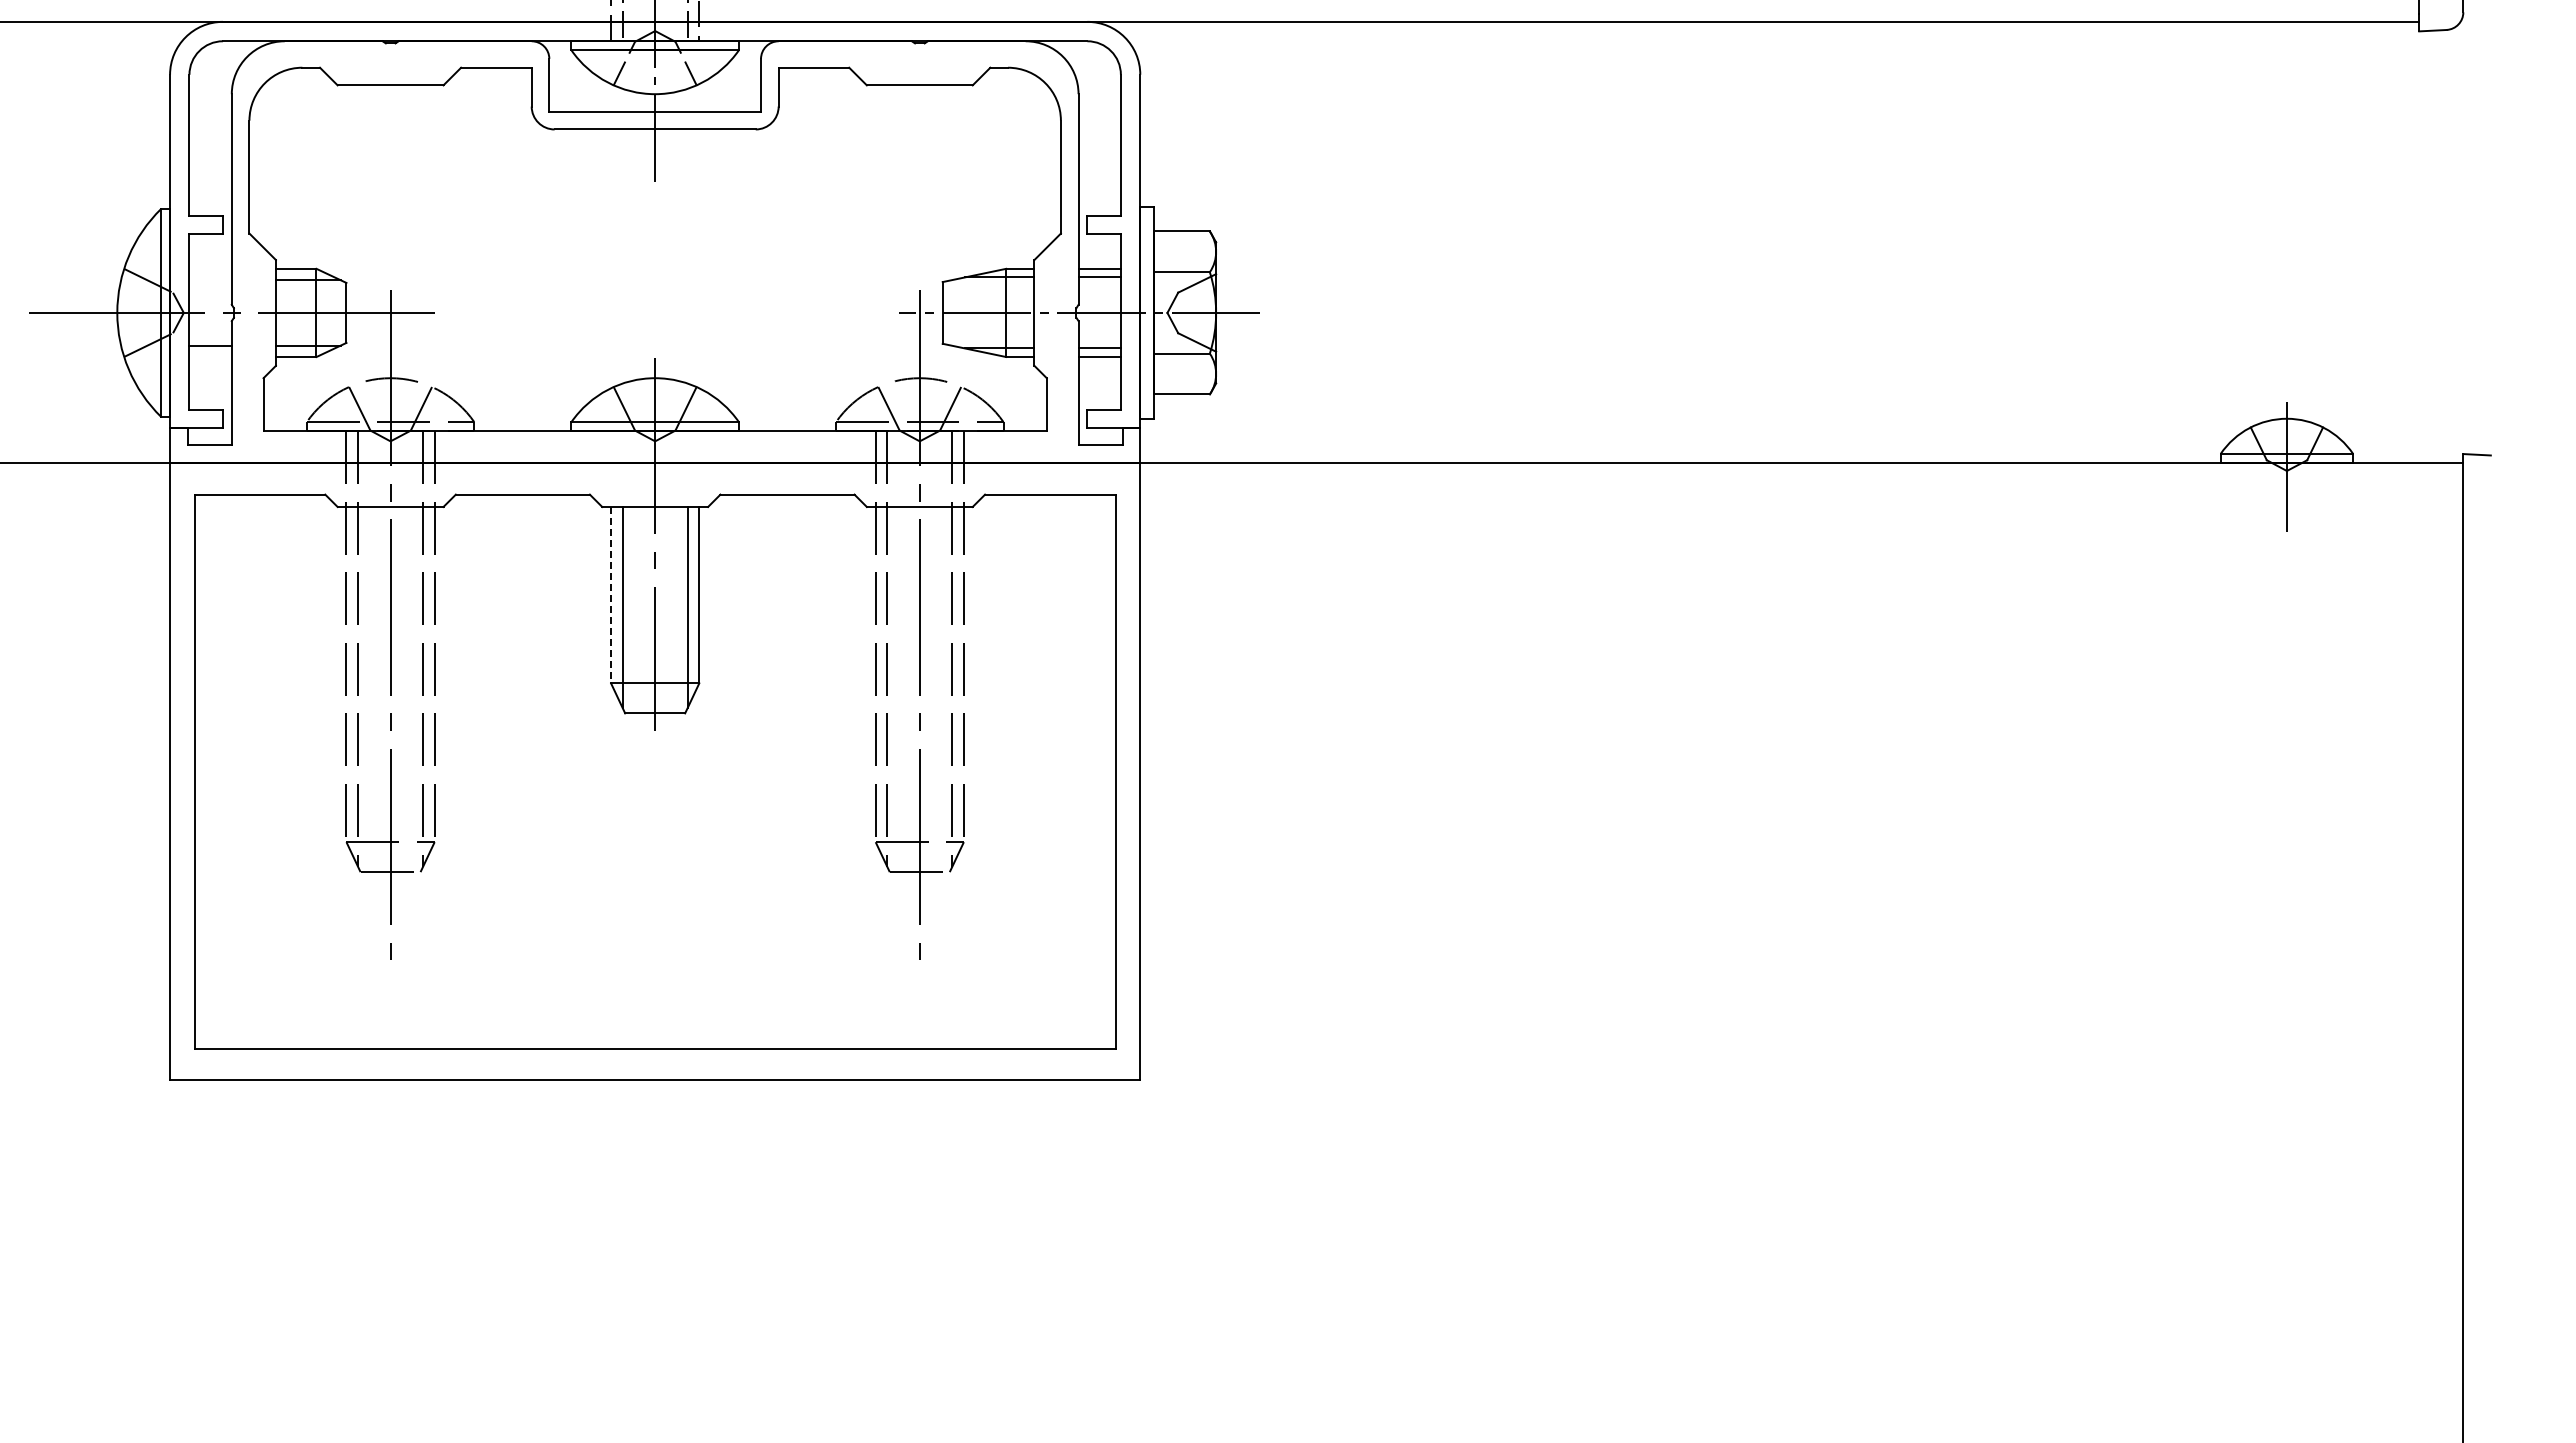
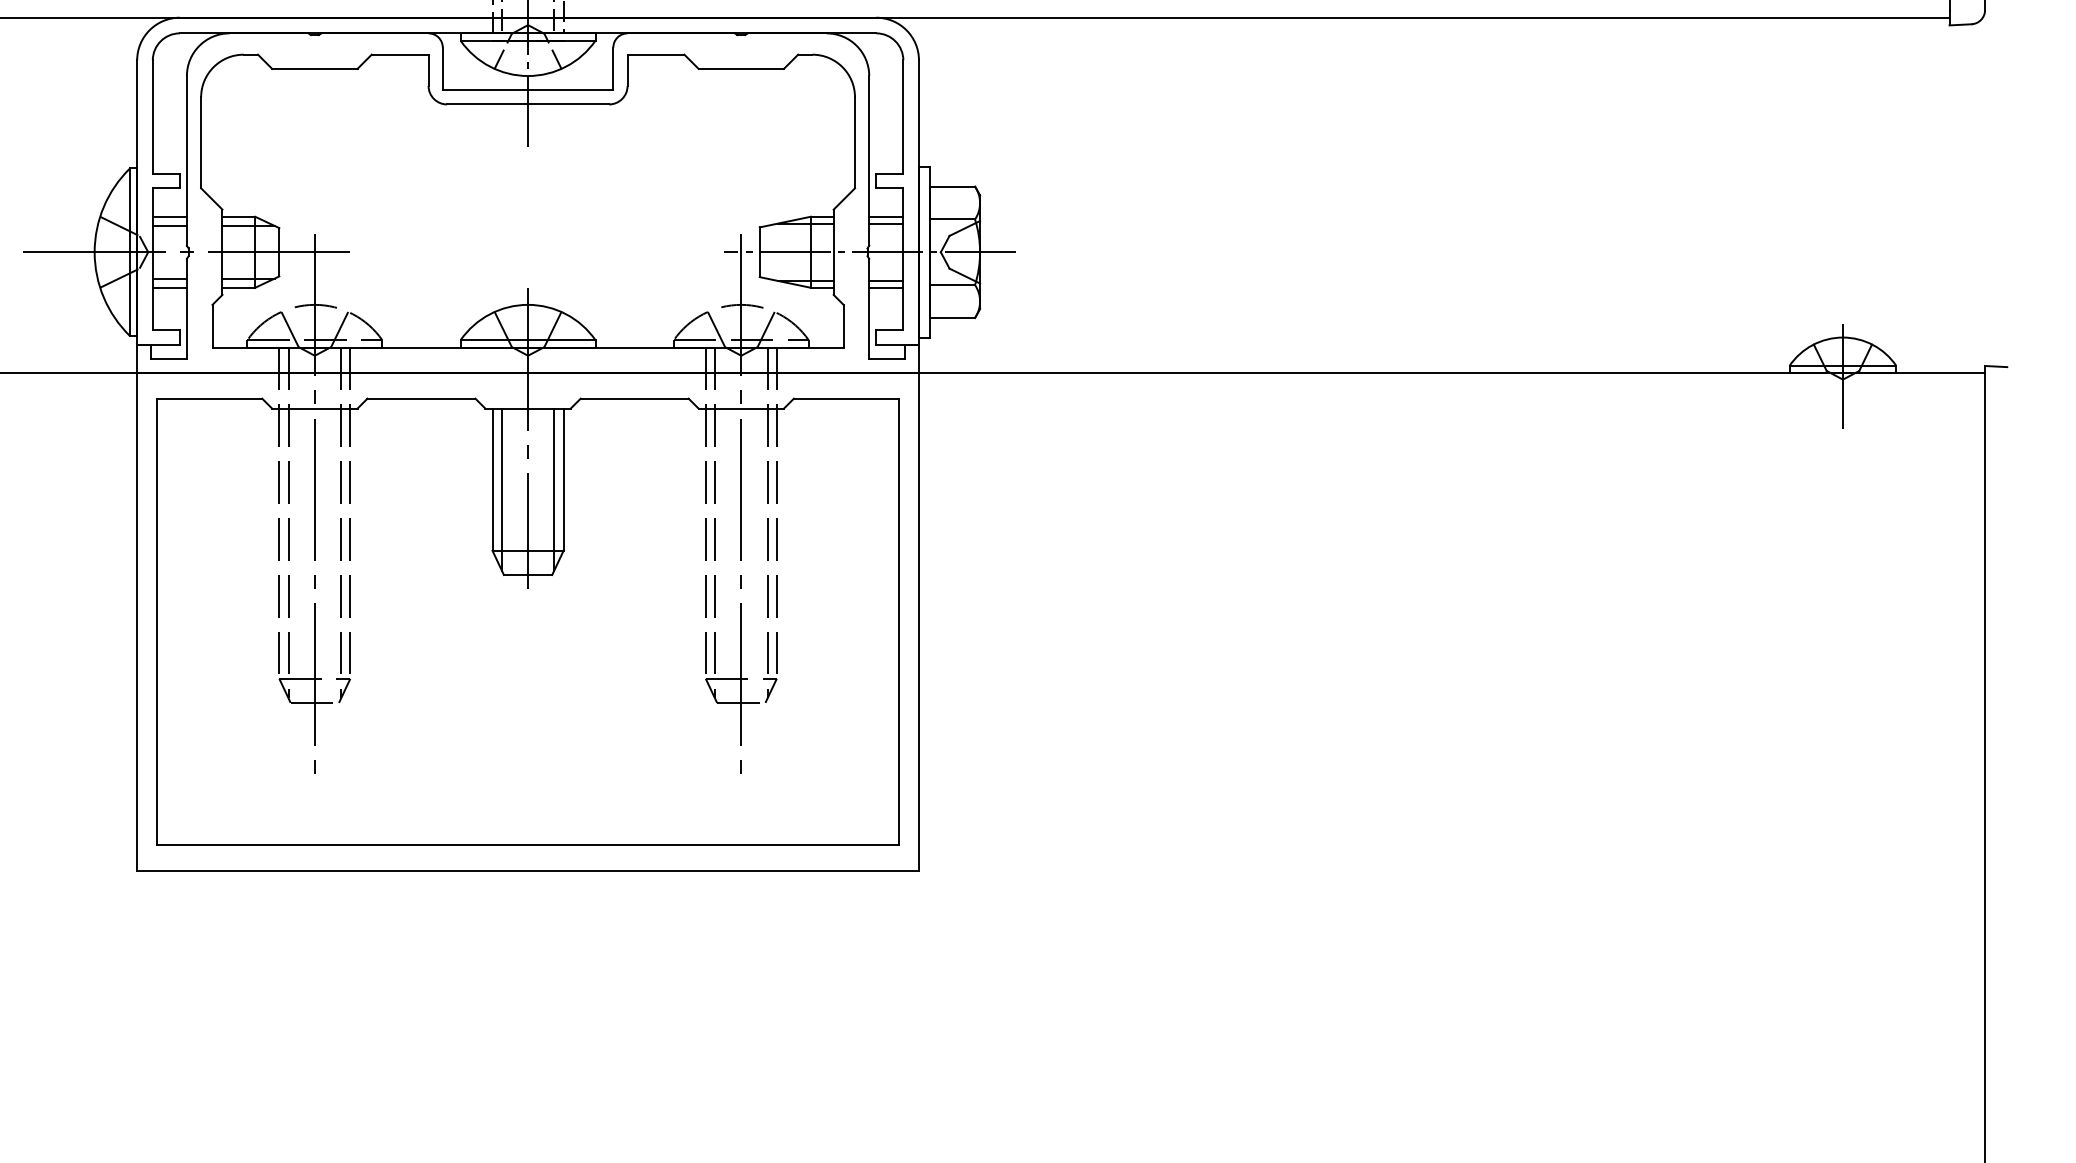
line: (210, 268) -> (169, 216), added
line: (210, 280) -> (169, 226), added
line: (210, 357) -> (169, 288), added
line: (611, 595) -> (492, 479), dashed -> solid

